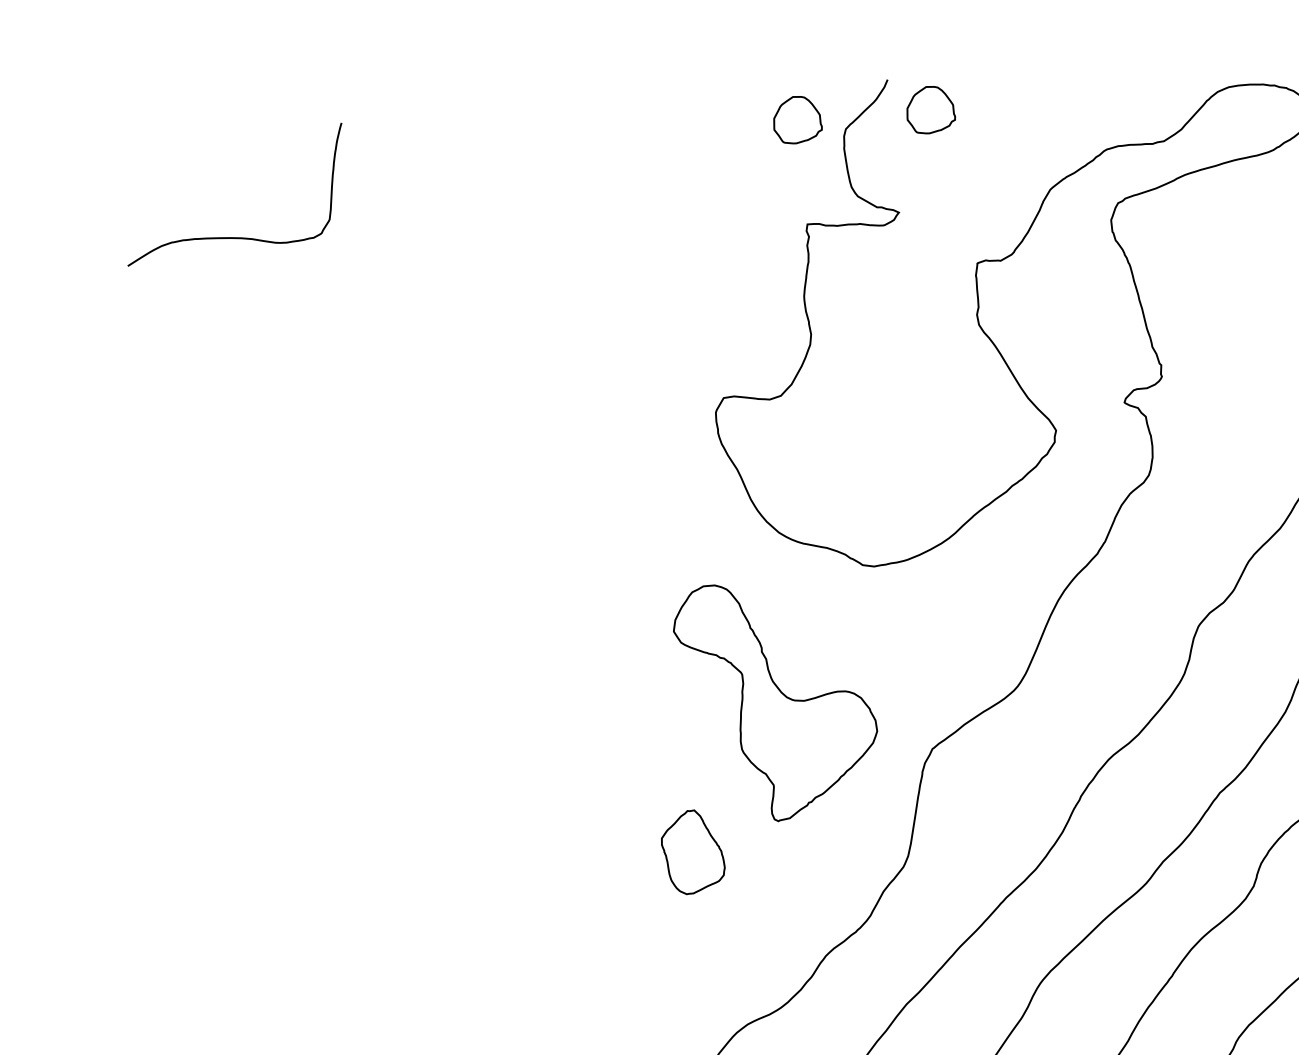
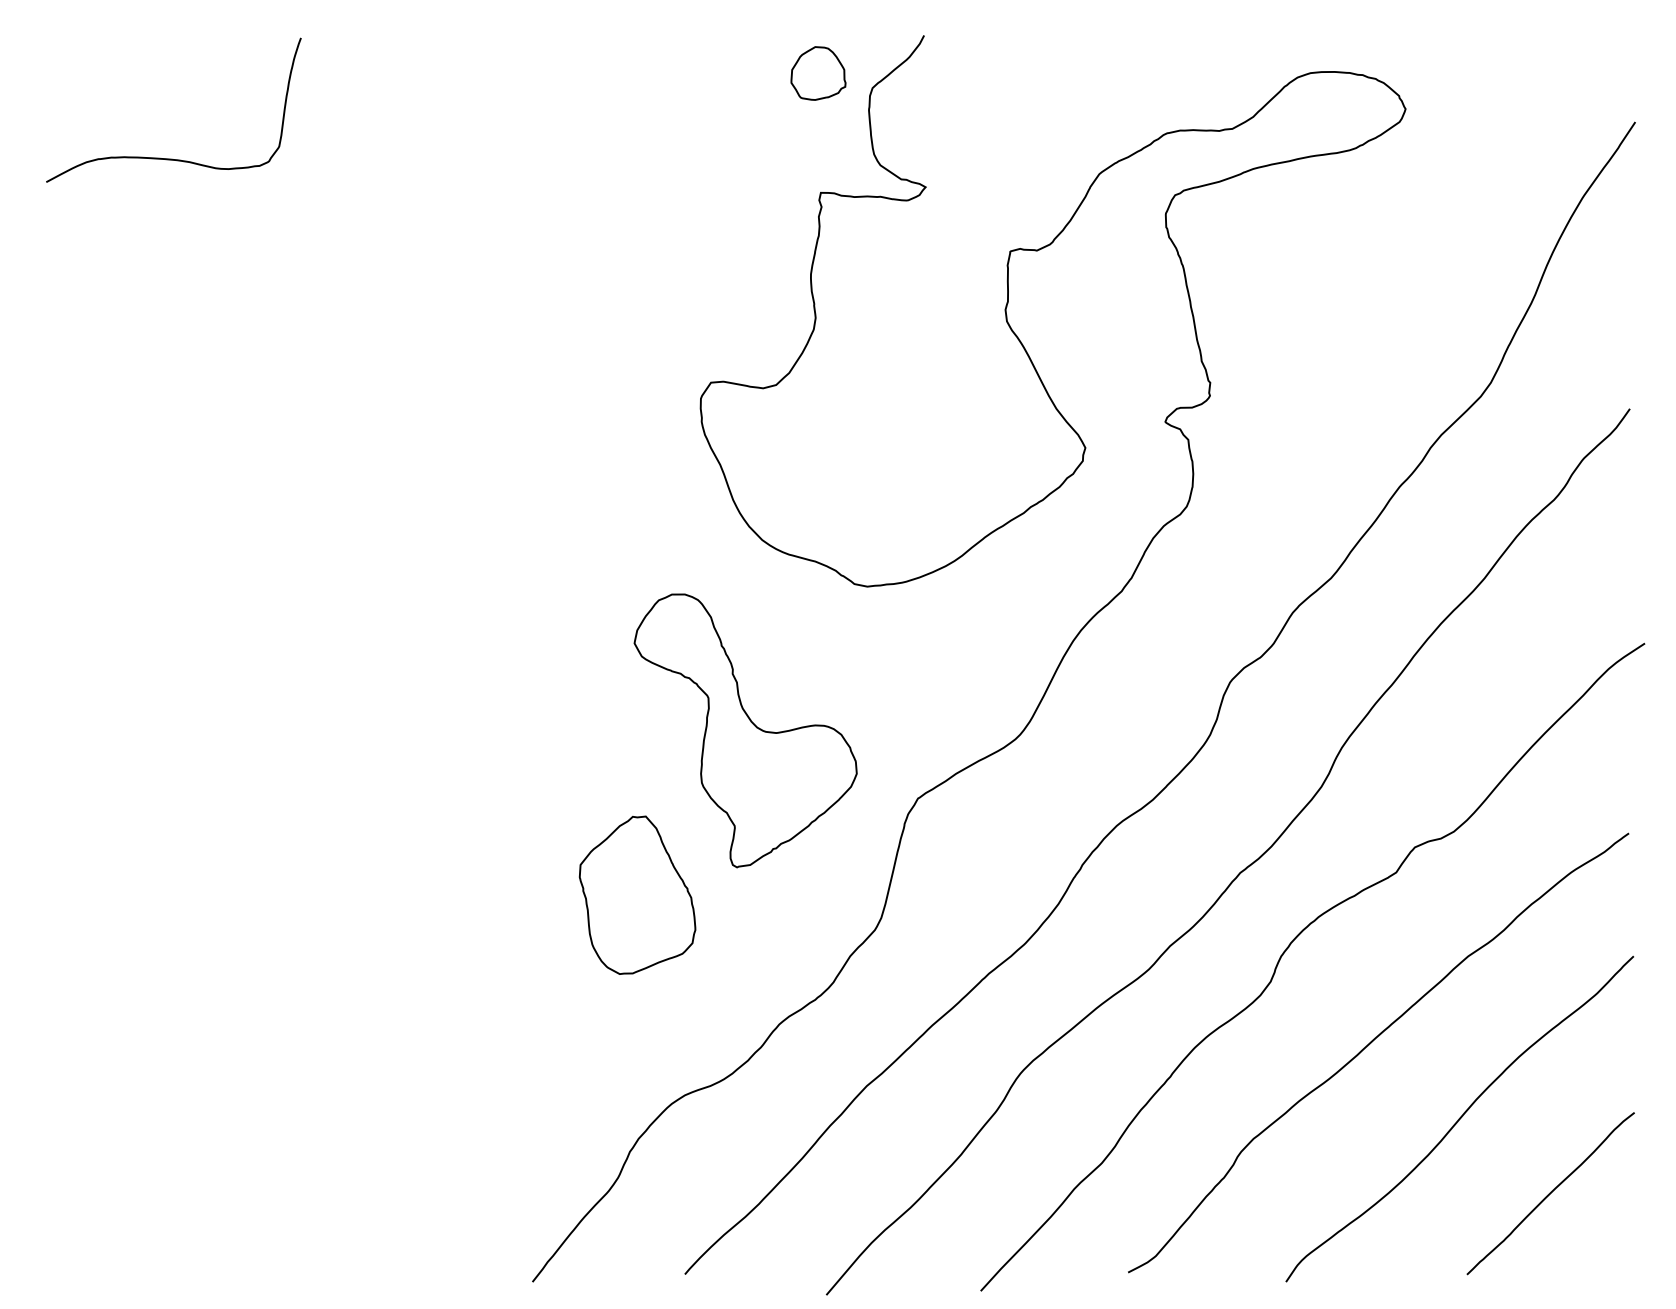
part: (930, 109) -> (970, 73), removed
part: (692, 851) -> (637, 894), size x1.67

